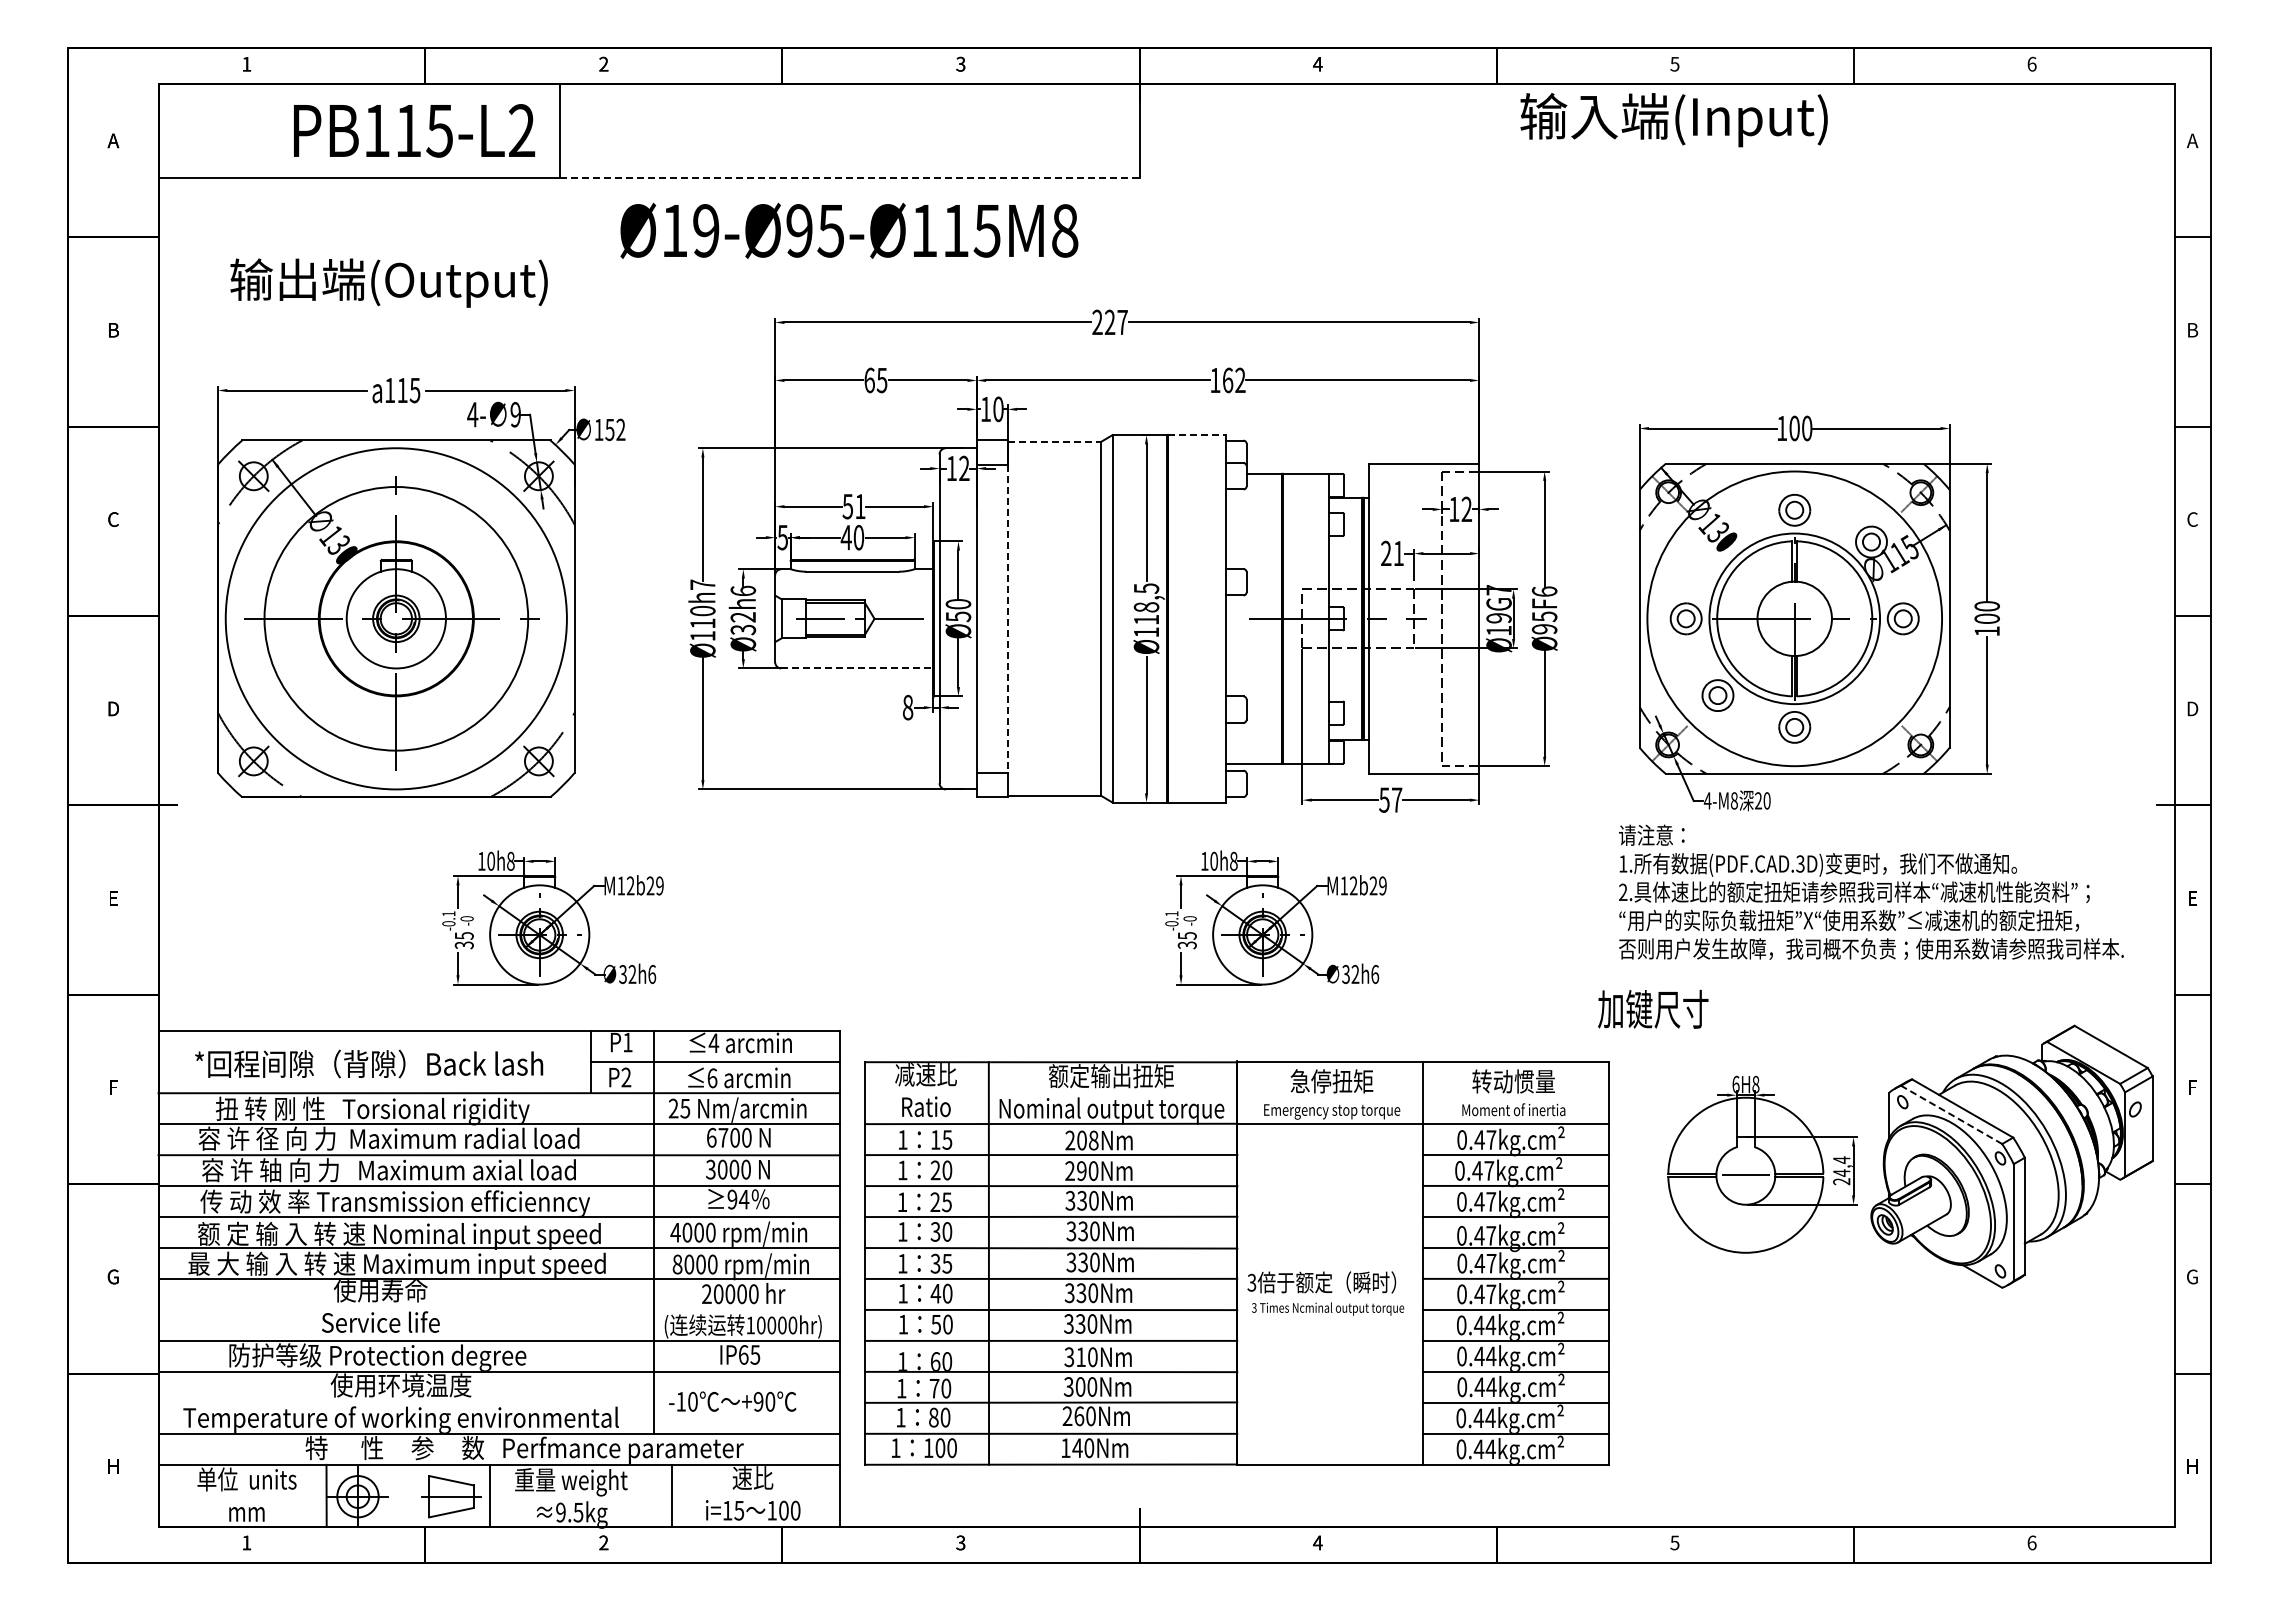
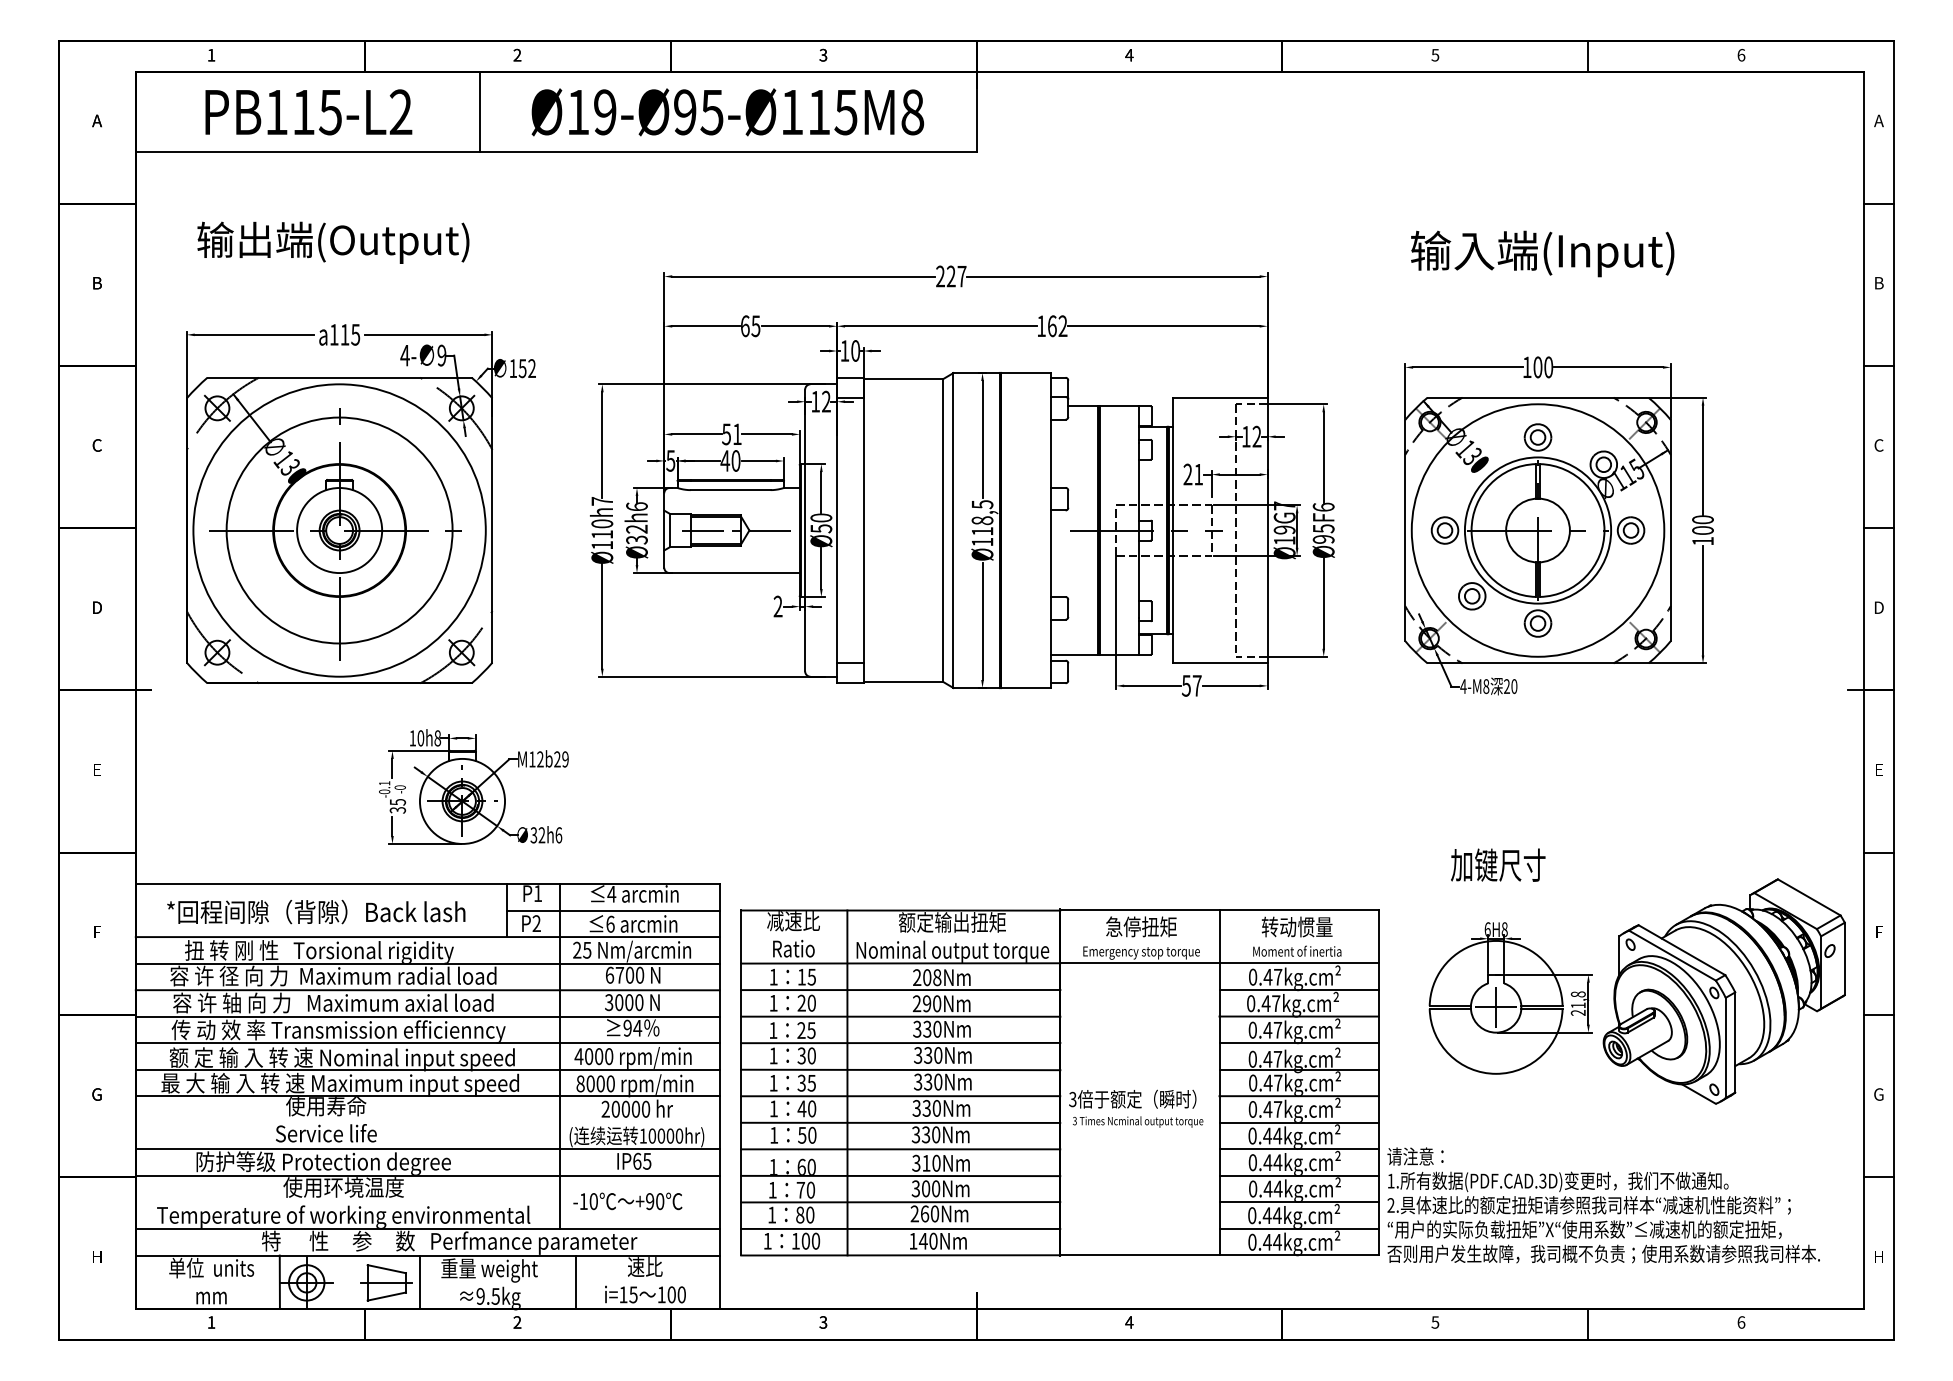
text: (1673, 120) -> (1542, 254), moved
text: (414, 130) -> (308, 112), moved
line: (849, 177) -> (727, 152), dashed -> solid
text: (849, 230) -> (727, 112), moved
line: (1197, 435) -> (1026, 373), dashed -> solid
line: (1054, 442) -> (903, 379), dashed -> solid
line: (1007, 619) -> (863, 531), dashed -> solid
line: (857, 668) -> (734, 573), dashed -> solid
text: (907, 707) -> (777, 606), 8 -> 2
text: (1871, 891) -> (1603, 1204), moved
part: (1275, 917) -> (1093, 786), removed
text: (1653, 1008) -> (1498, 864), moved
line: (1951, 1114) -> (1672, 955), dashed -> solid
text: (1841, 1166) -> (1578, 999), 24,4 -> 21,8
line: (1745, 1175) -> (1495, 1007), added

